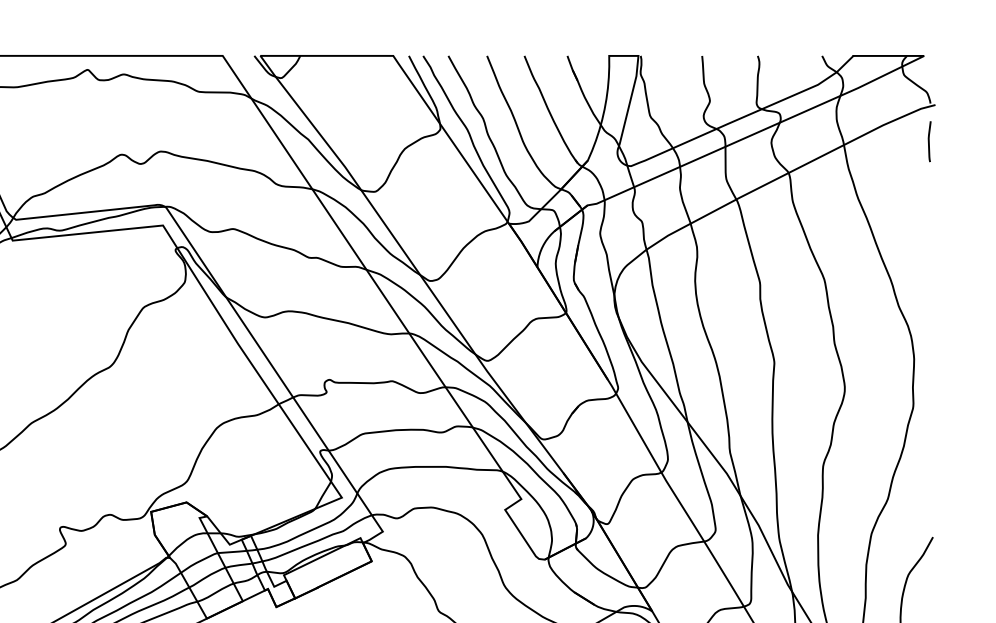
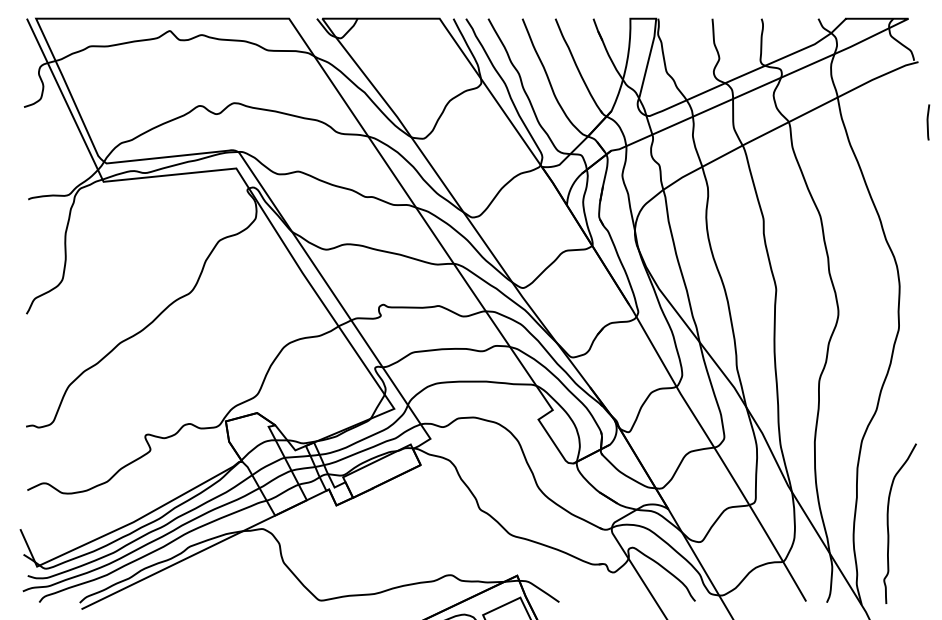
curve: (929, 141) -> (928, 122), moved

